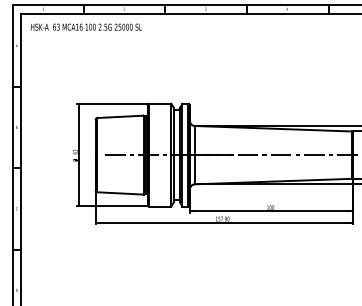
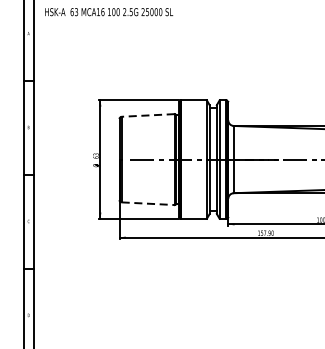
line: (120, 116) -> (148, 115), solid -> dashed
line: (120, 193) -> (148, 203), solid -> dashed

